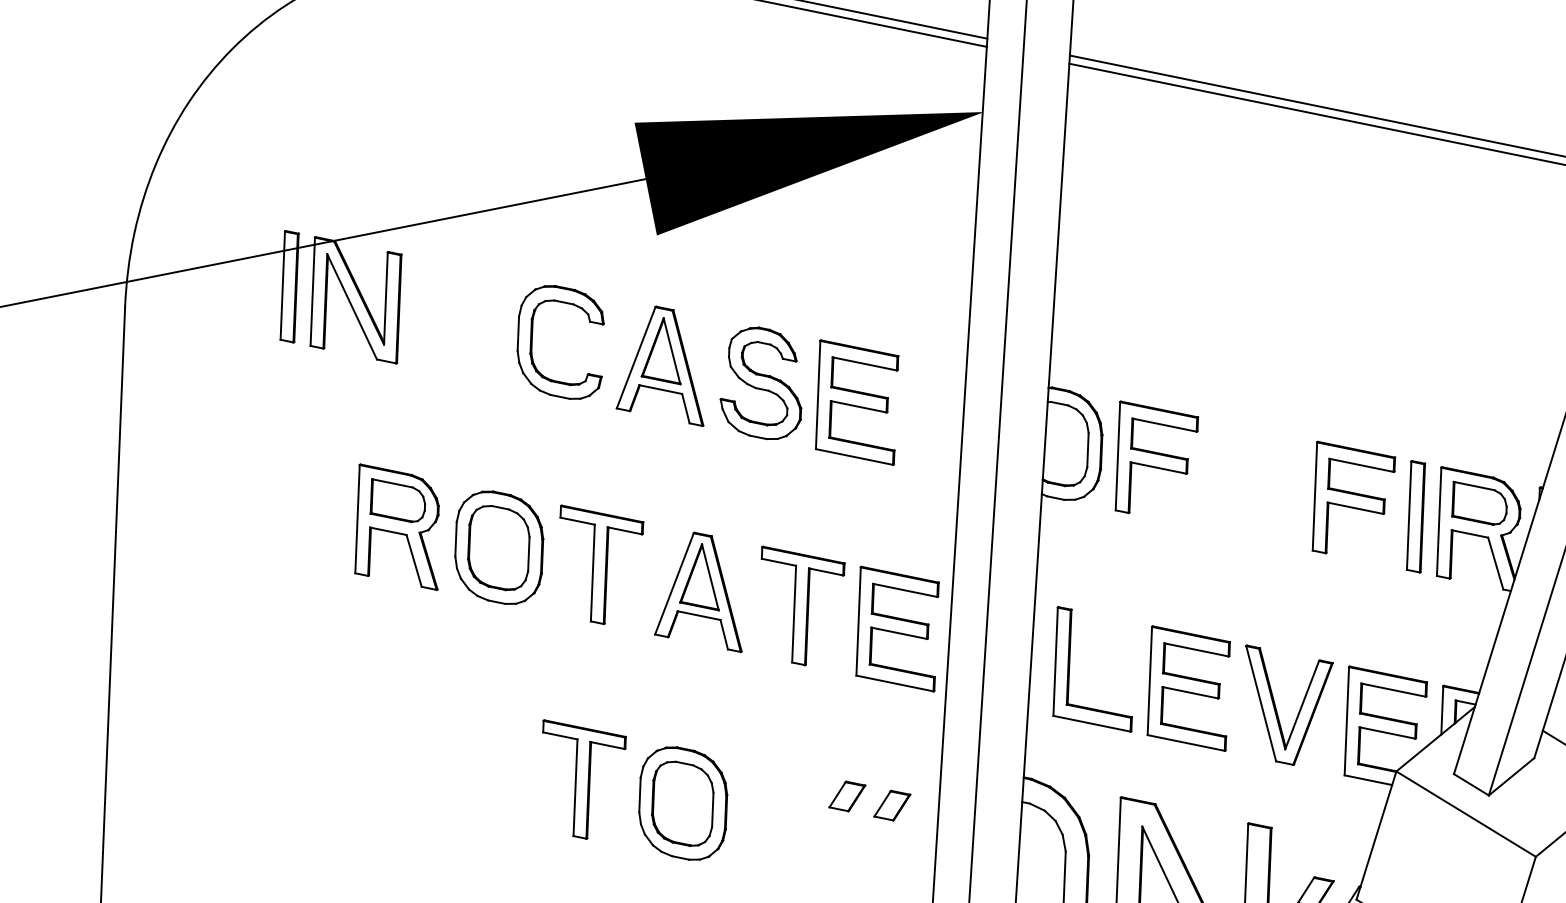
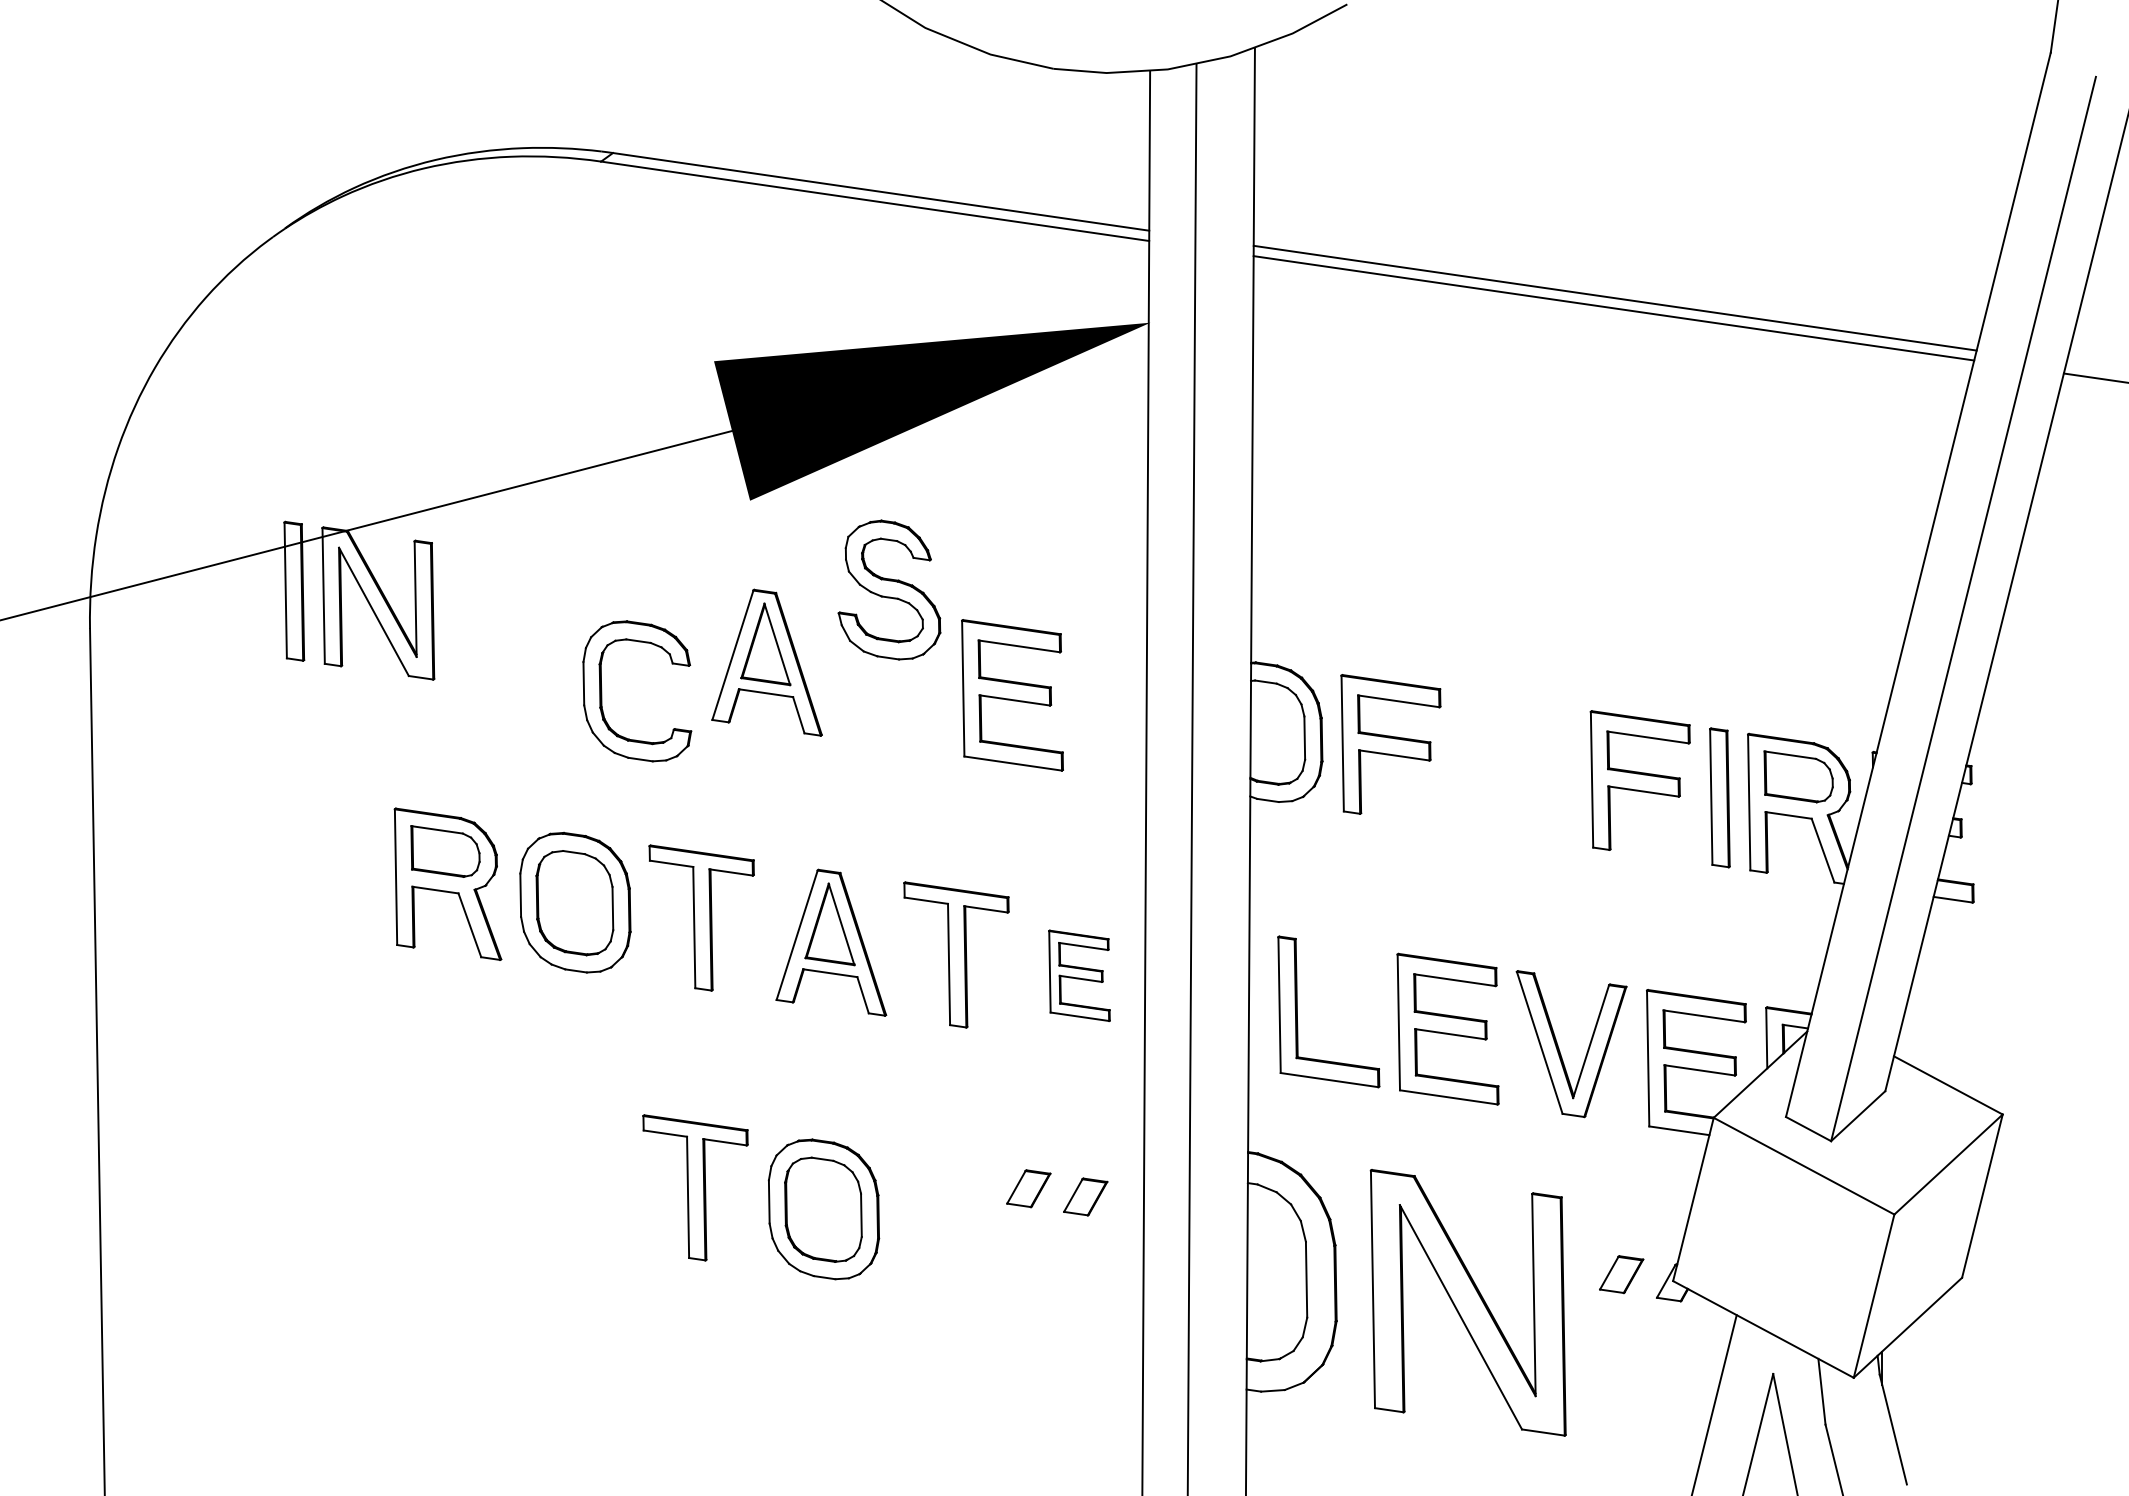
part: (532, 340) -> (602, 691), moved
part: (762, 382) -> (889, 589), moved
part: (897, 628) -> (1079, 975), size x0.6

